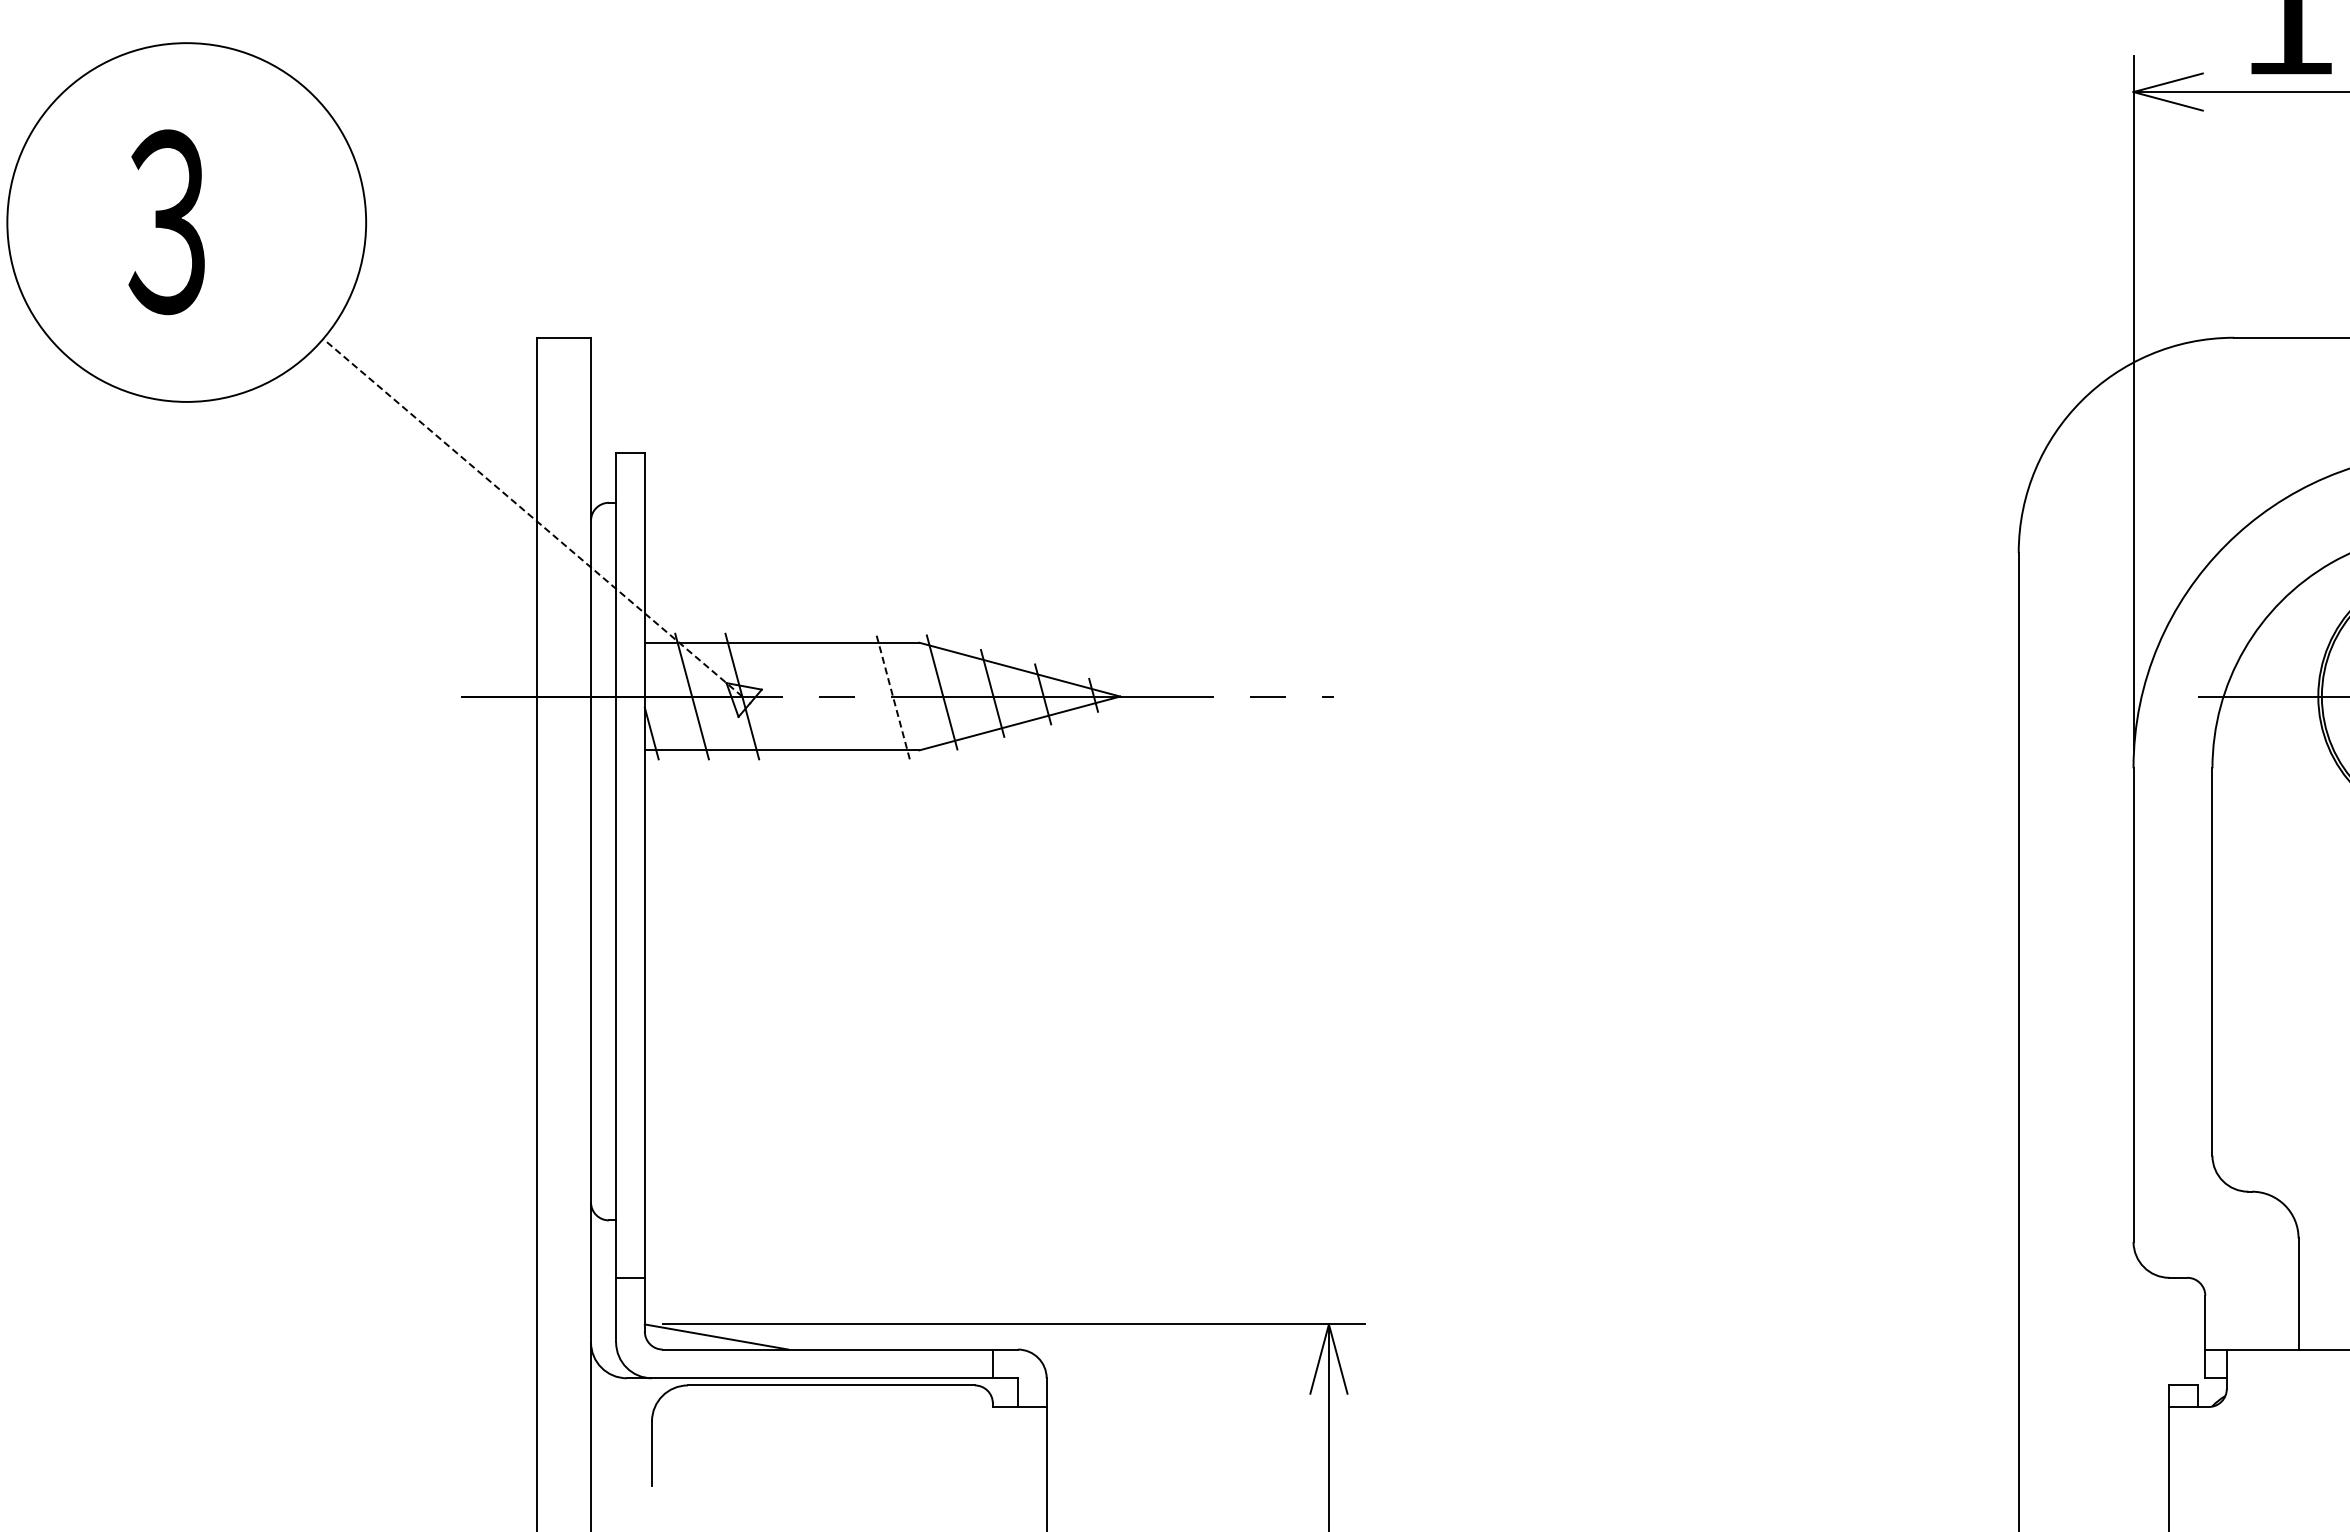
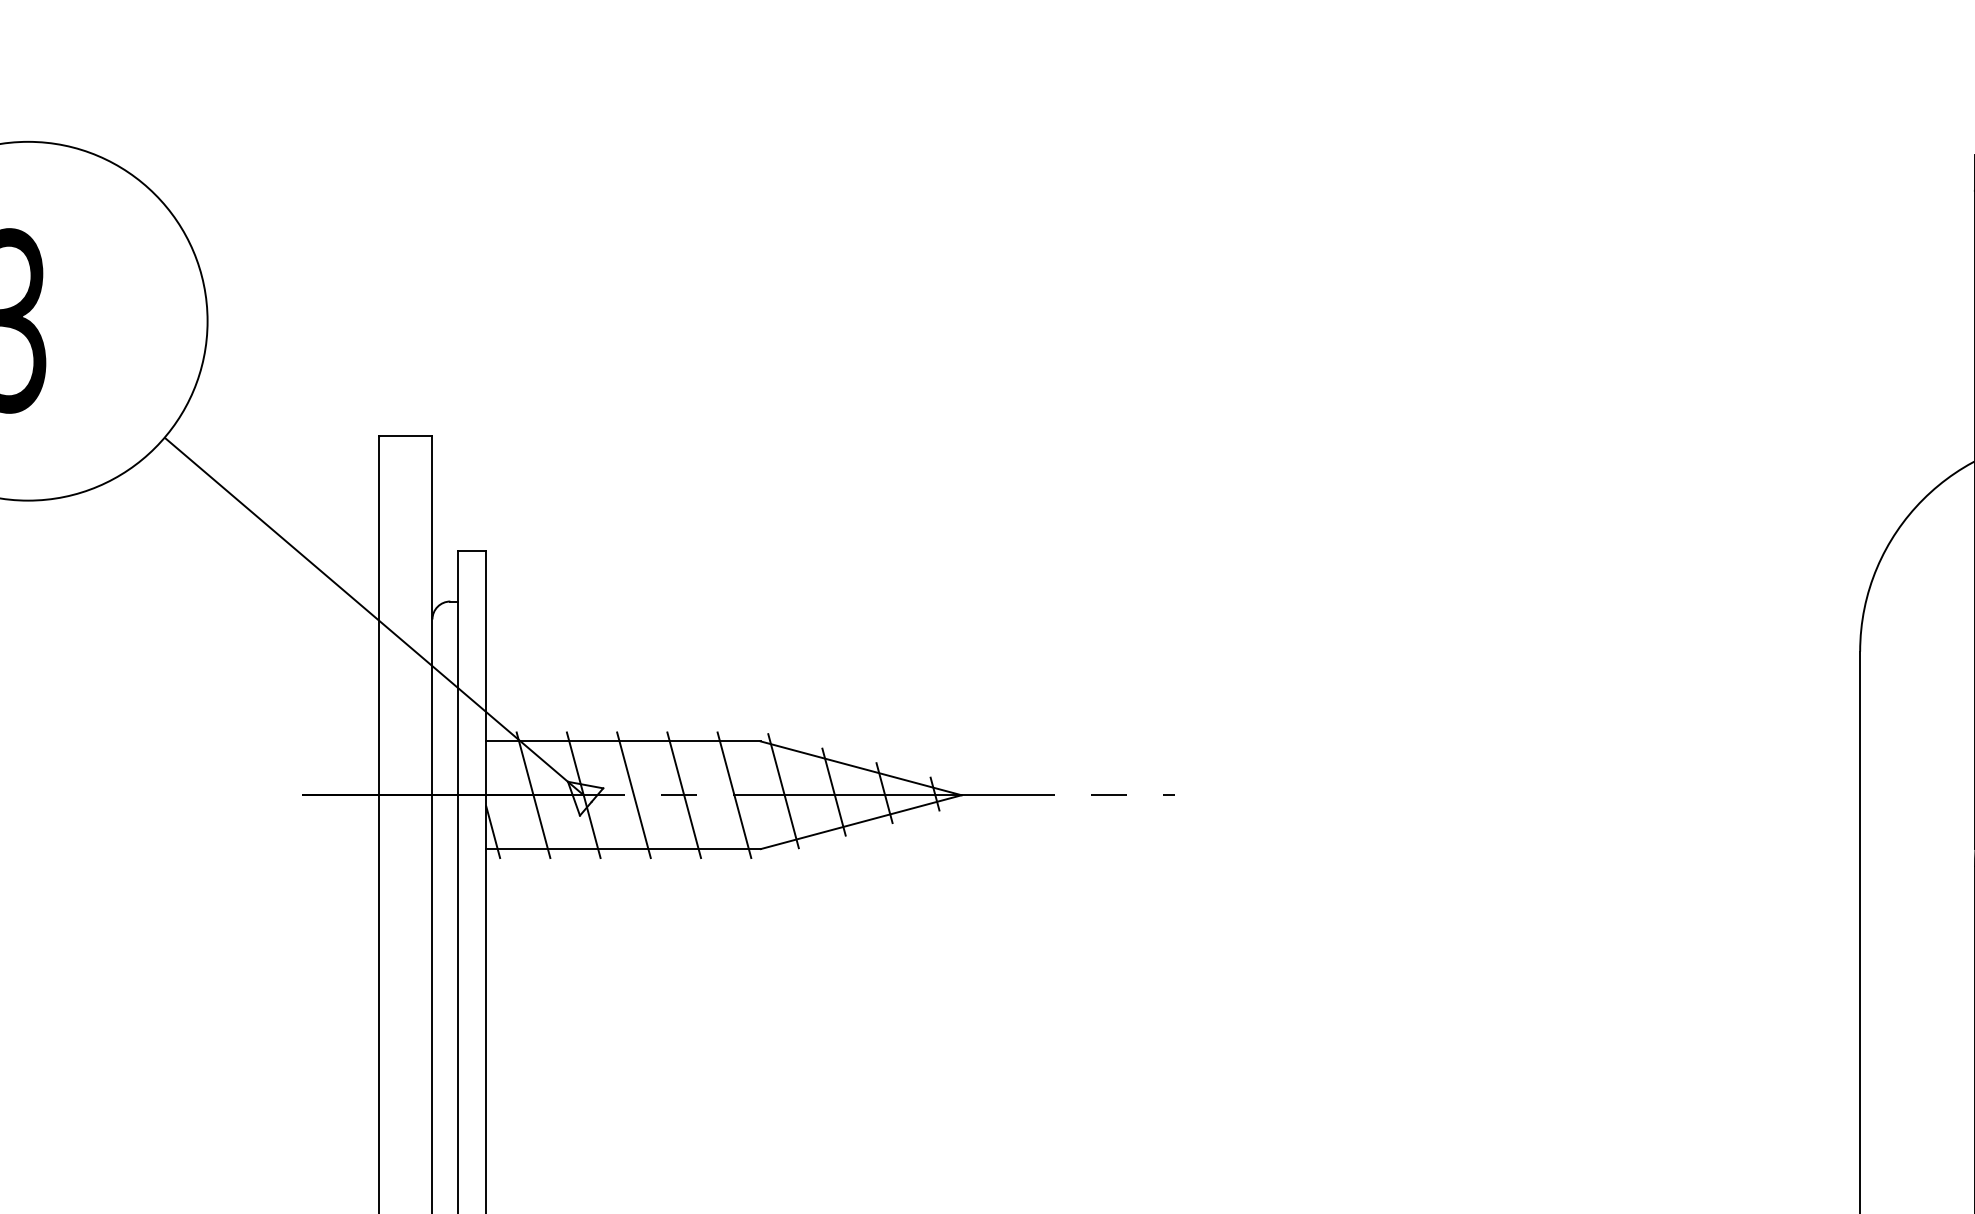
line: (532, 517) -> (373, 616), dashed -> solid
line: (792, 696) -> (633, 795), added
line: (842, 696) -> (683, 795), added
line: (892, 696) -> (733, 795), dashed -> solid

